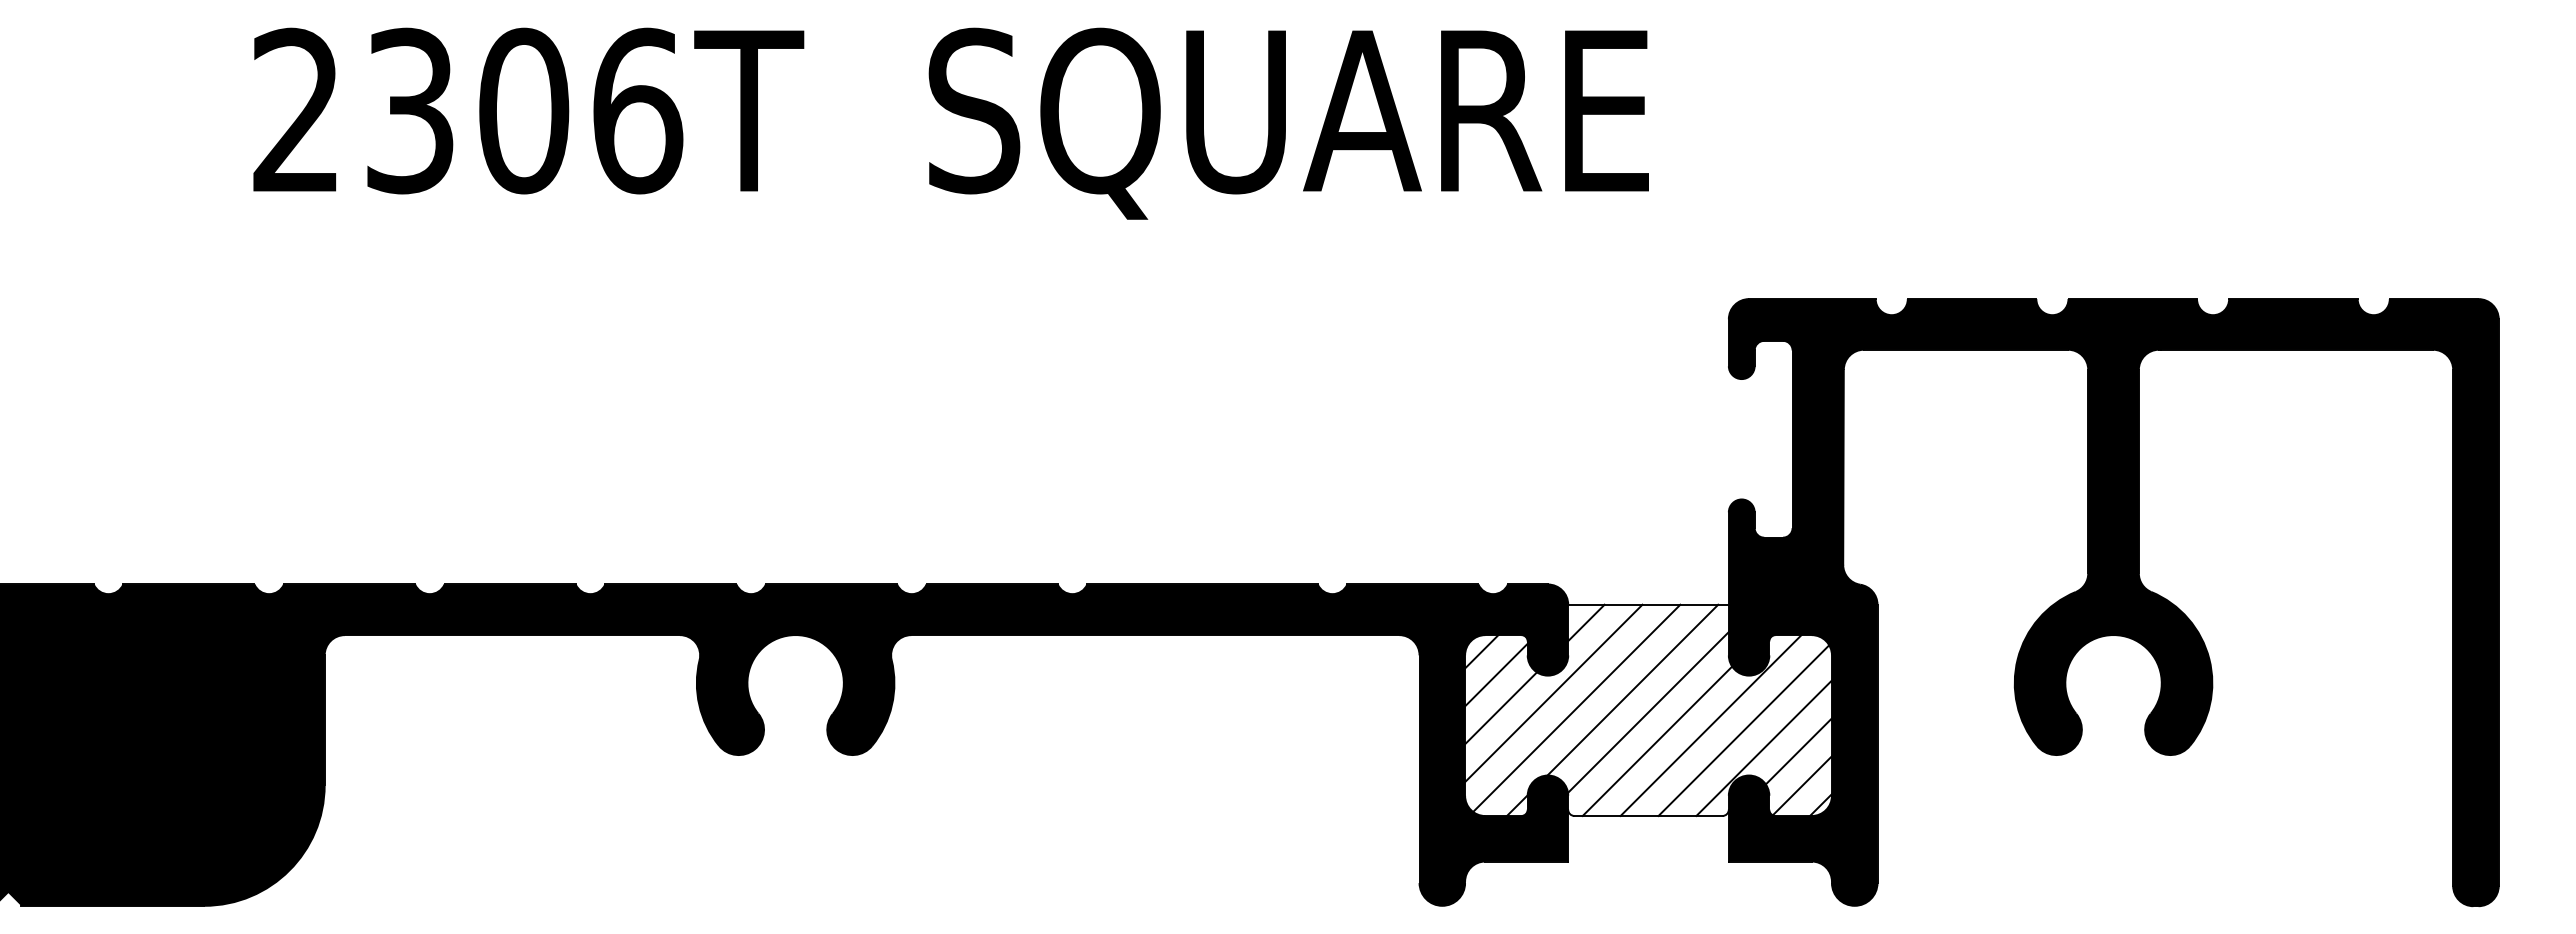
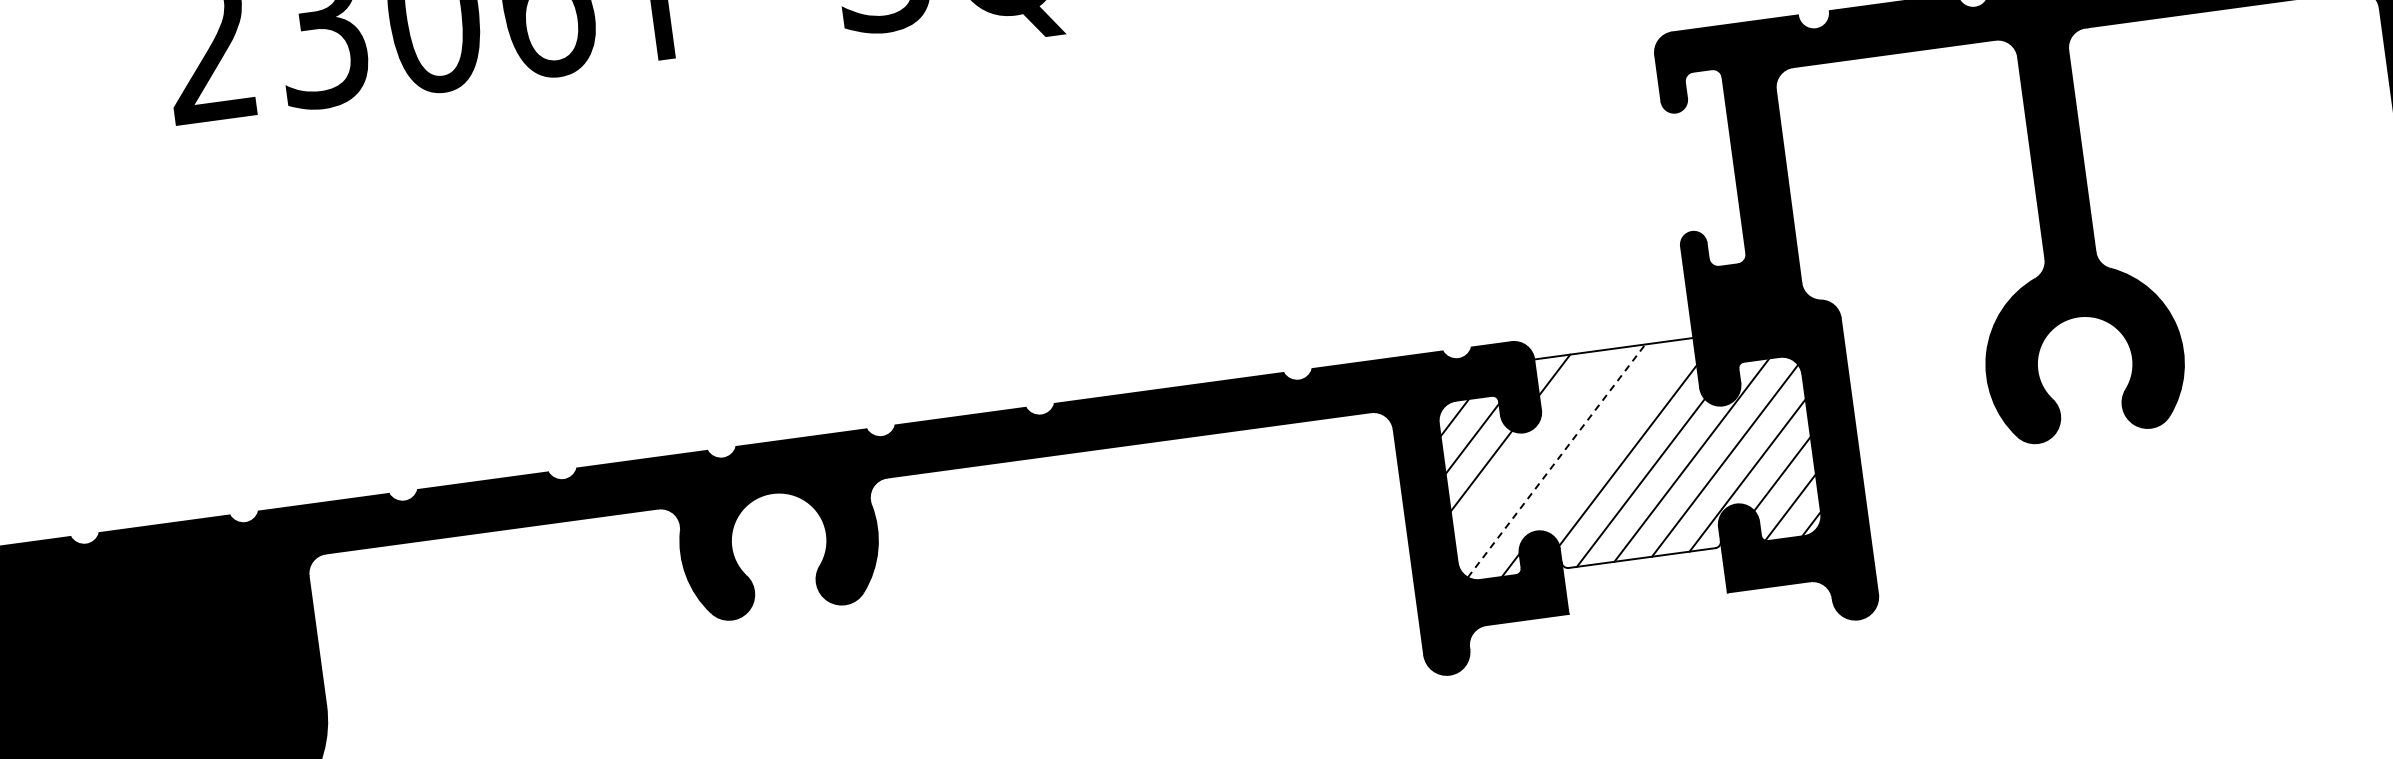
line: (1632, 689) -> (1609, 434), removed
line: (1553, 693) -> (1531, 449), removed
line: (1576, 708) -> (1556, 461), solid -> dashed

